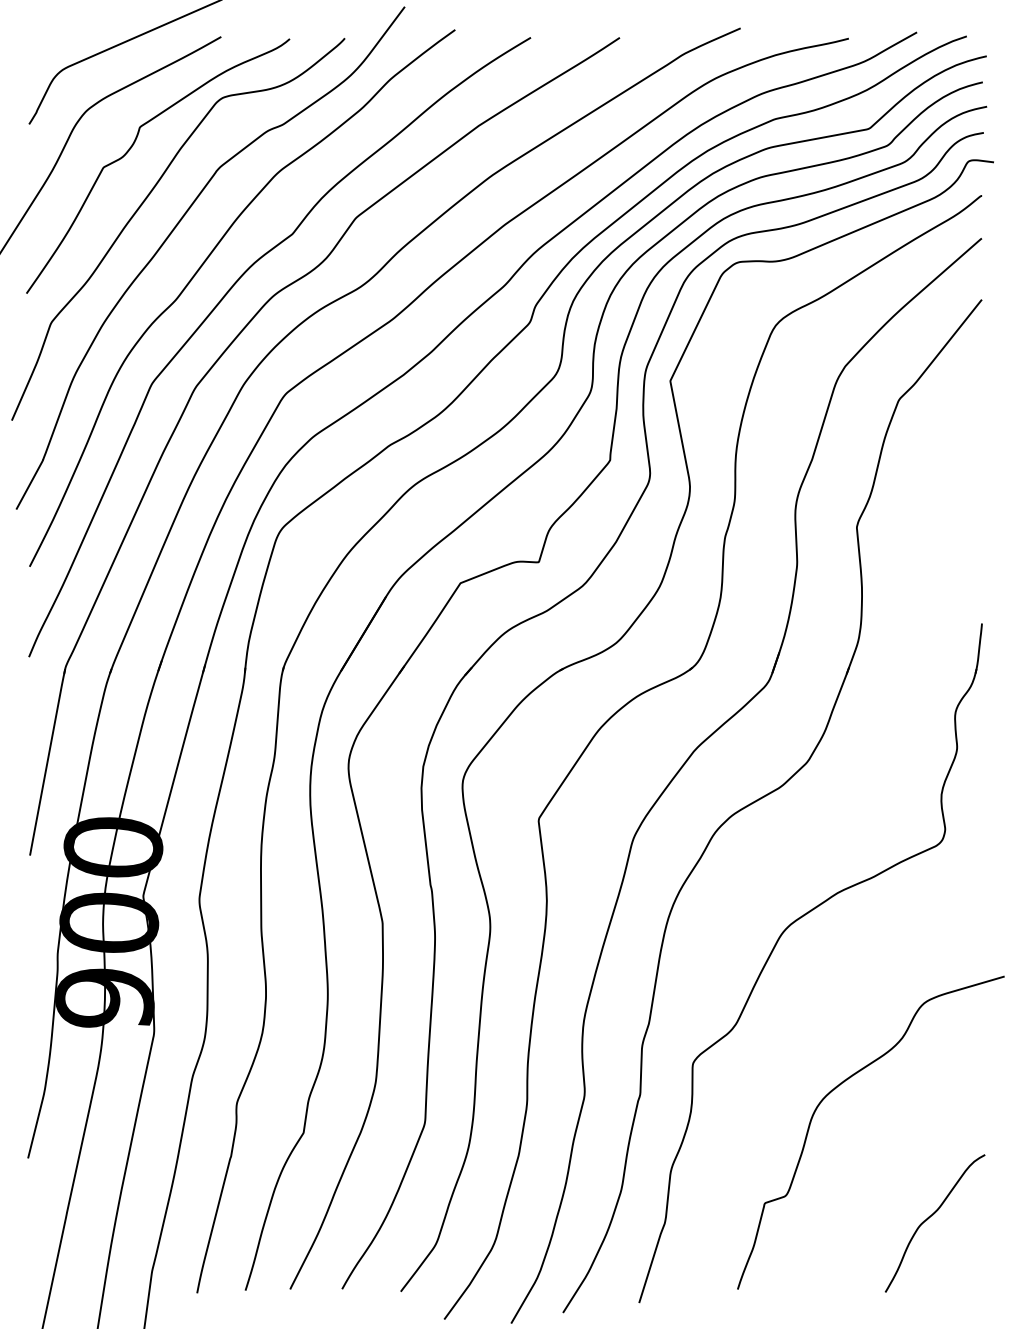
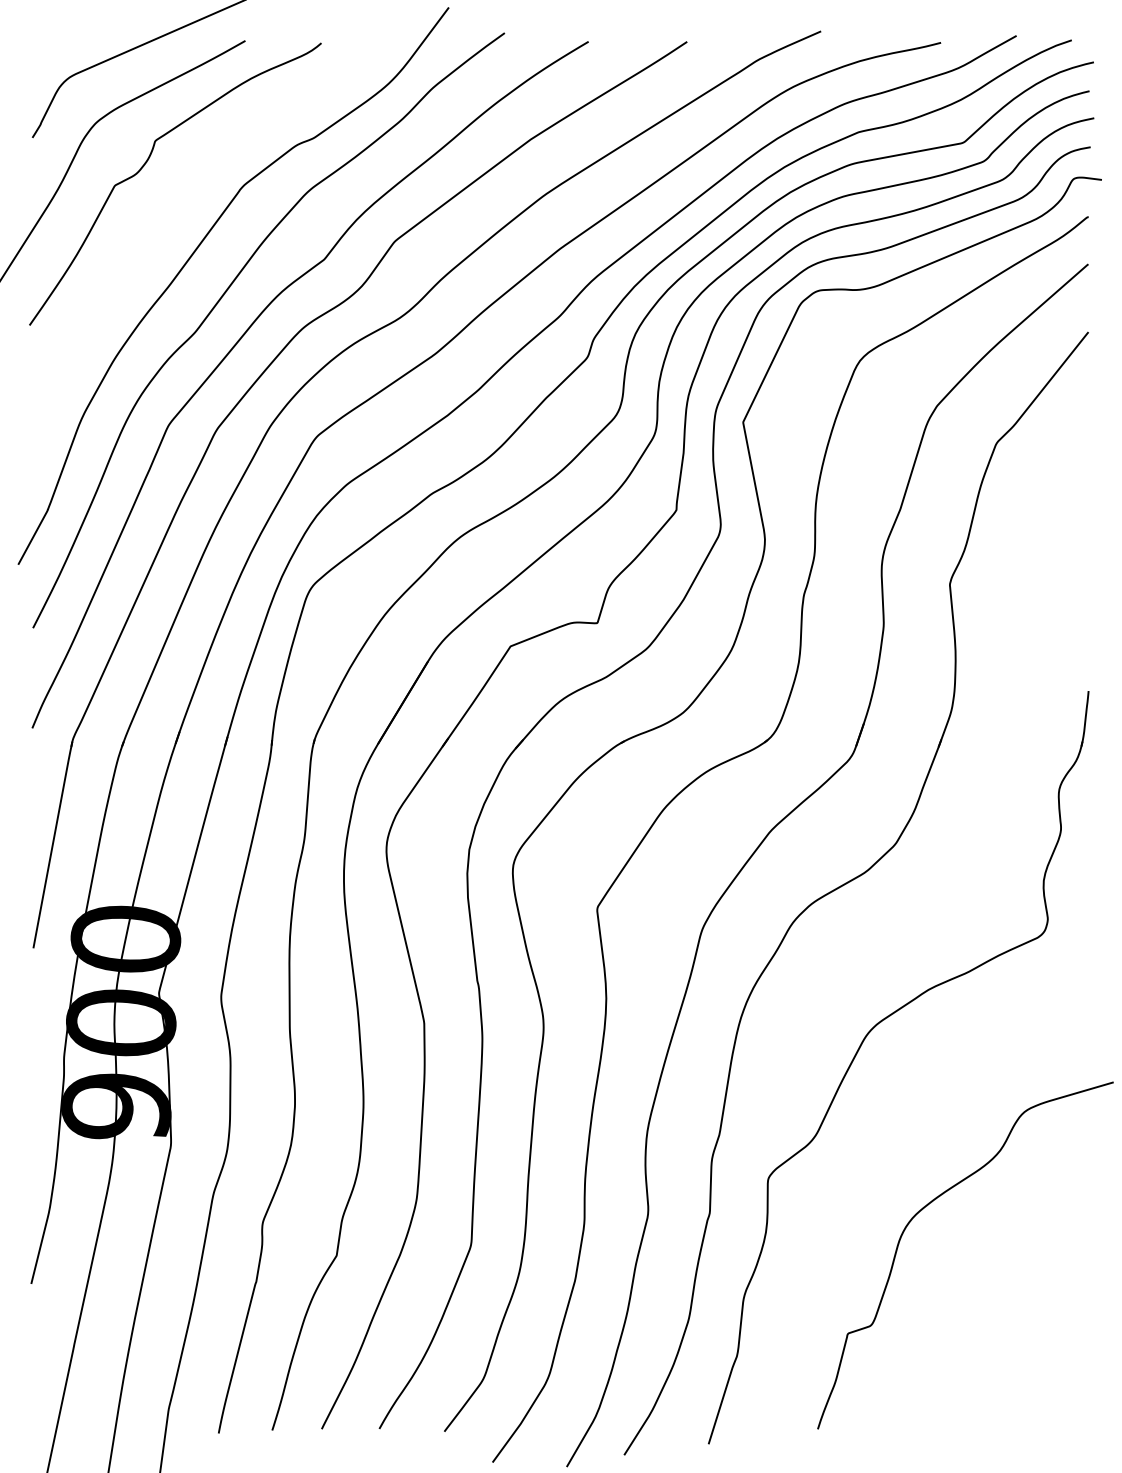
curve: (142, 205) -> (158, 227), removed
curve: (929, 1218) -> (1030, 1350), removed

